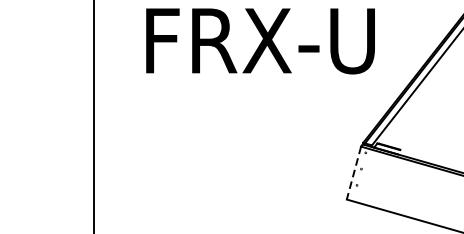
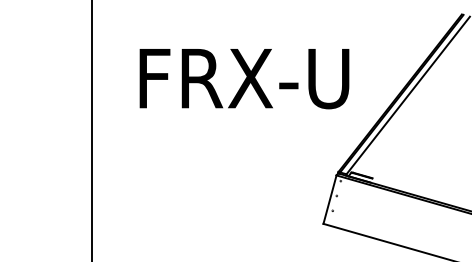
line: (353, 174) -> (329, 200), dashed -> solid

